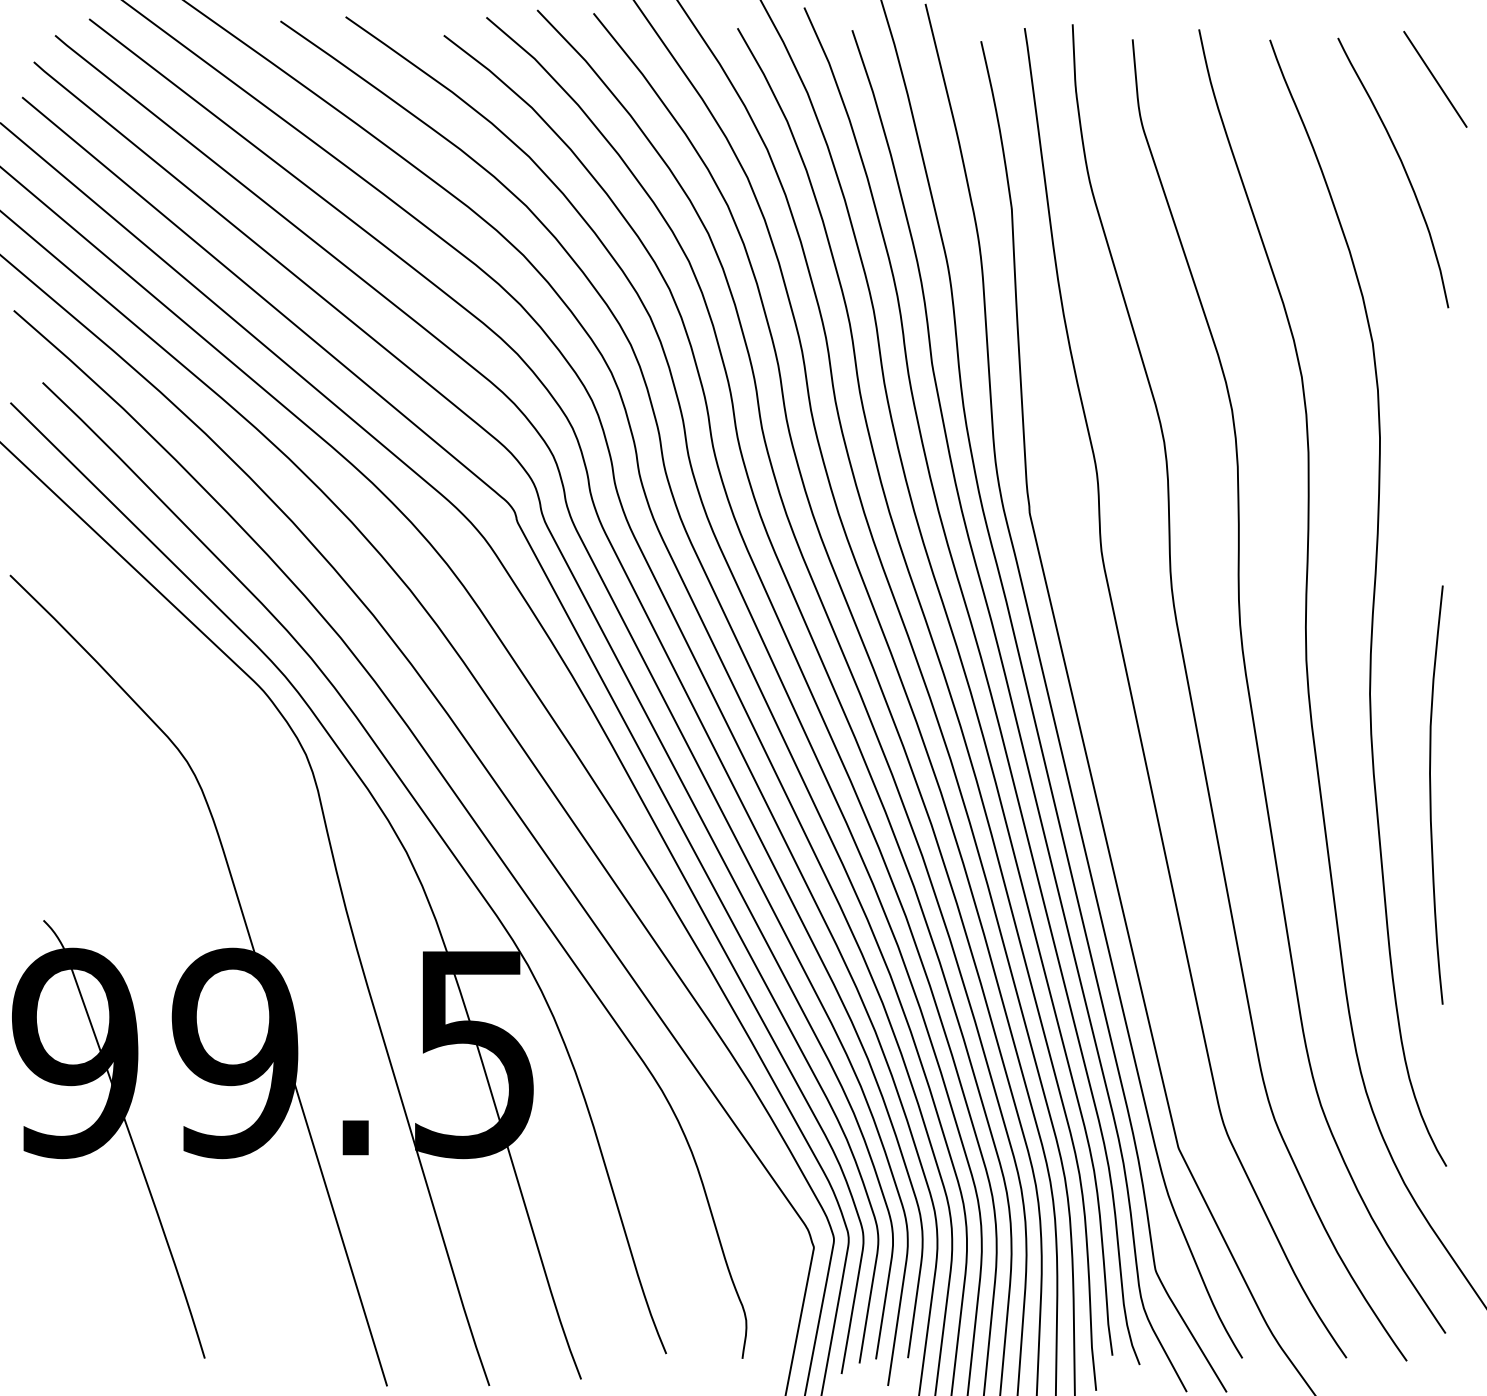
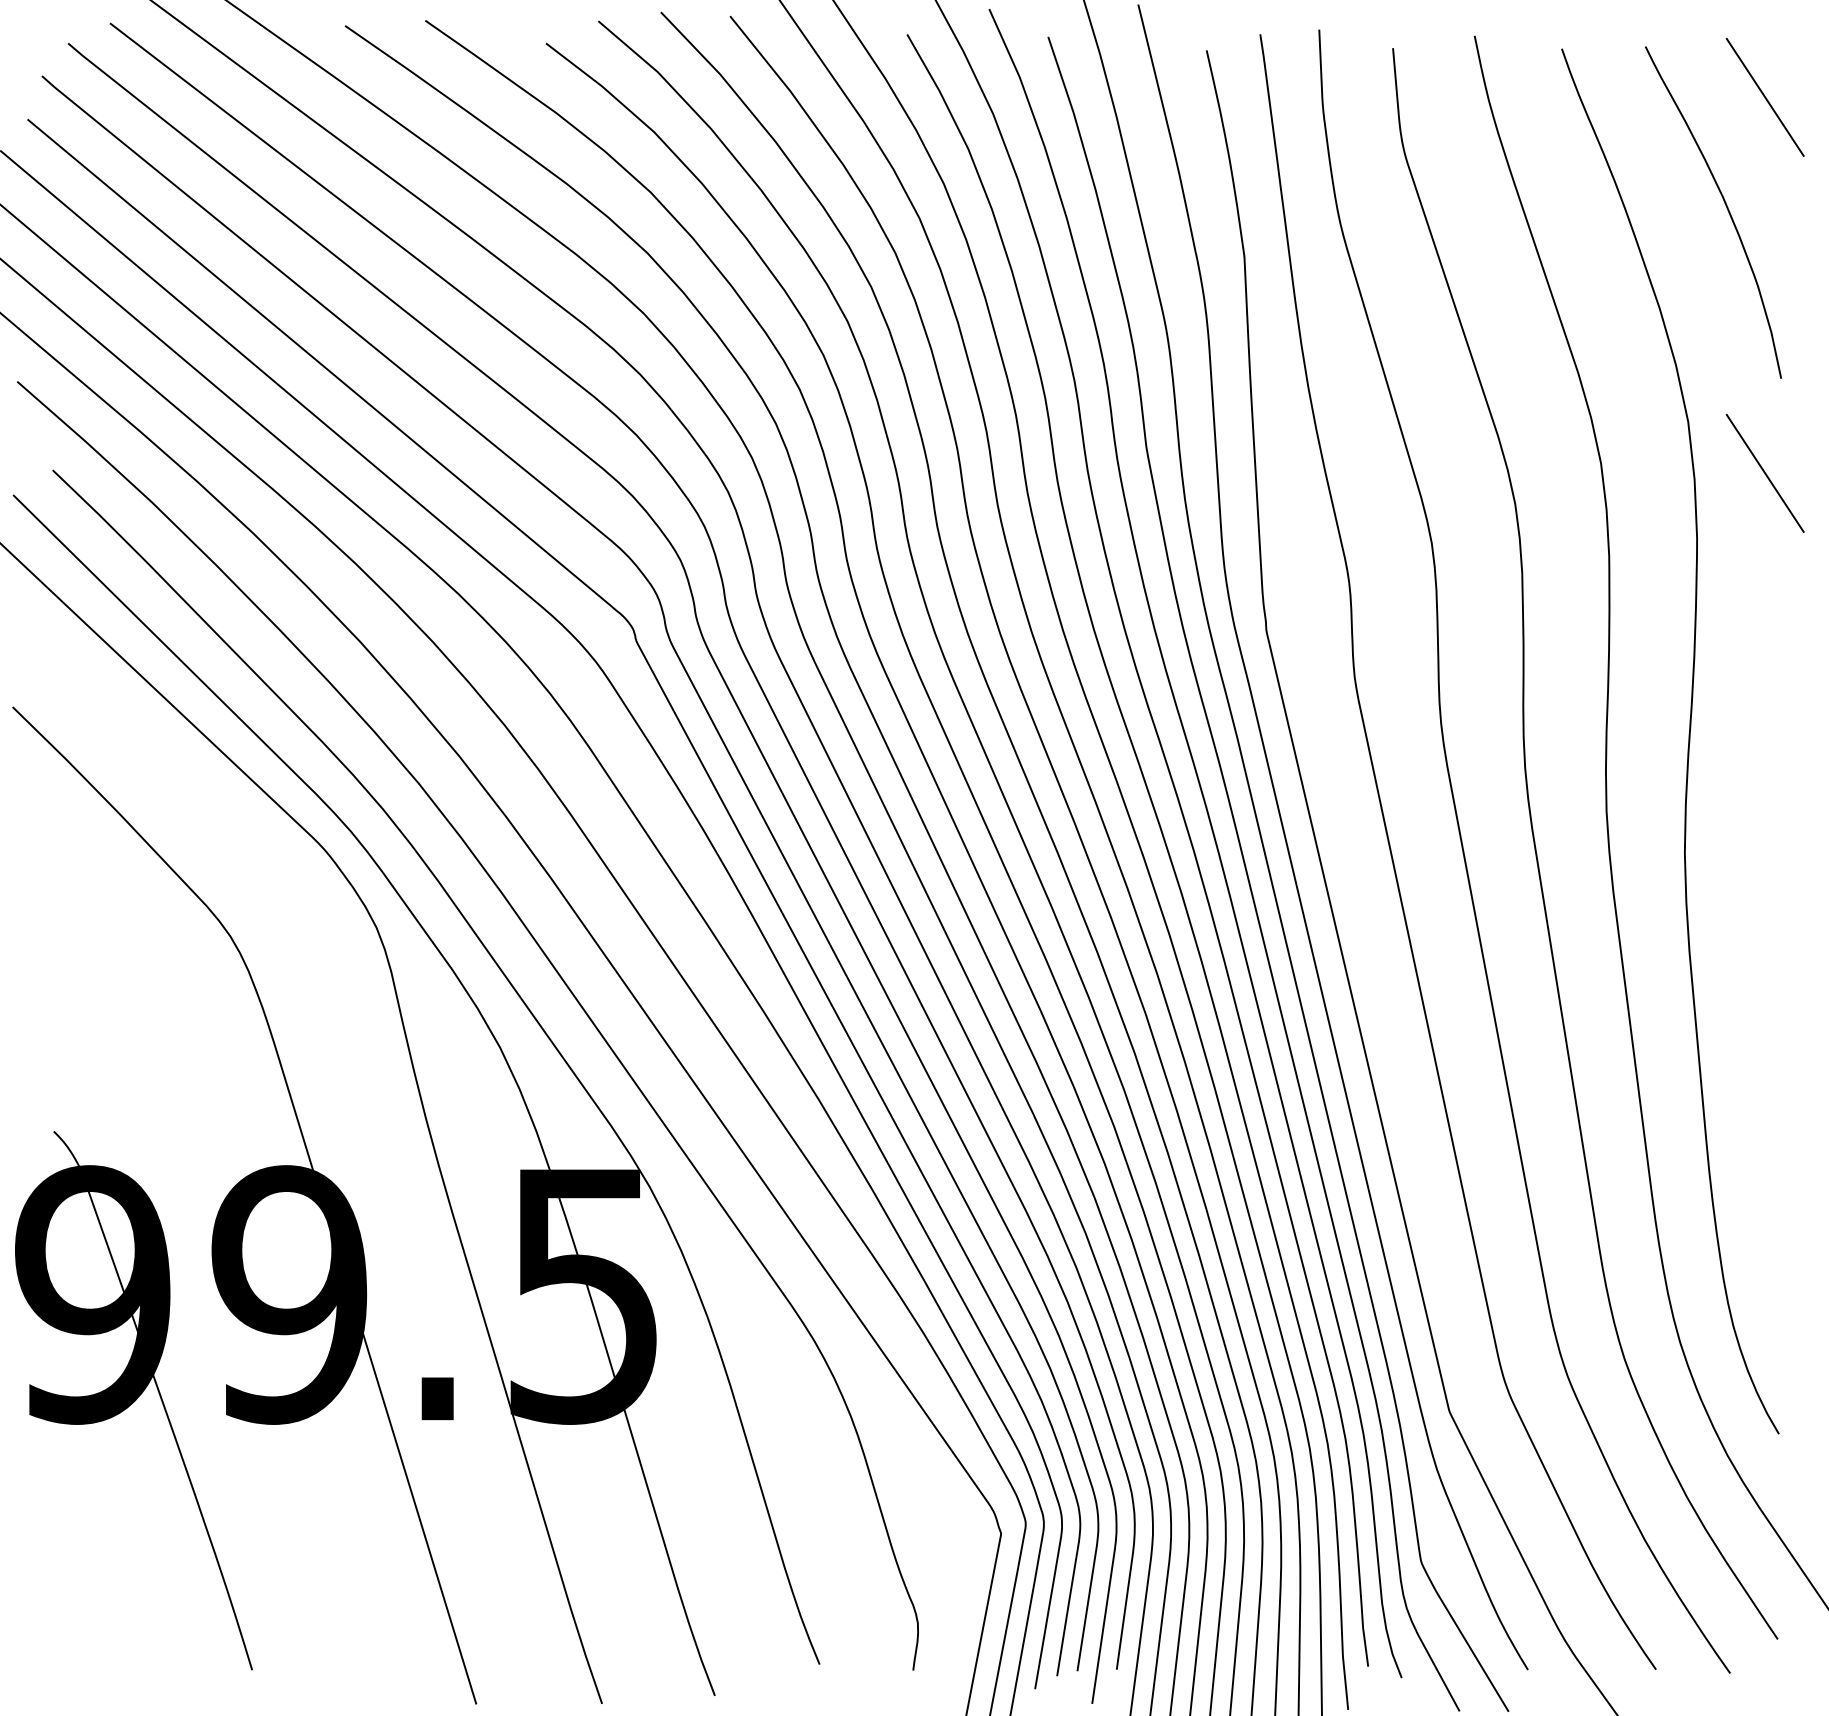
line: (1434, 385) -> (1764, 473), added
curve: (1430, 795) -> (1759, 977), removed

